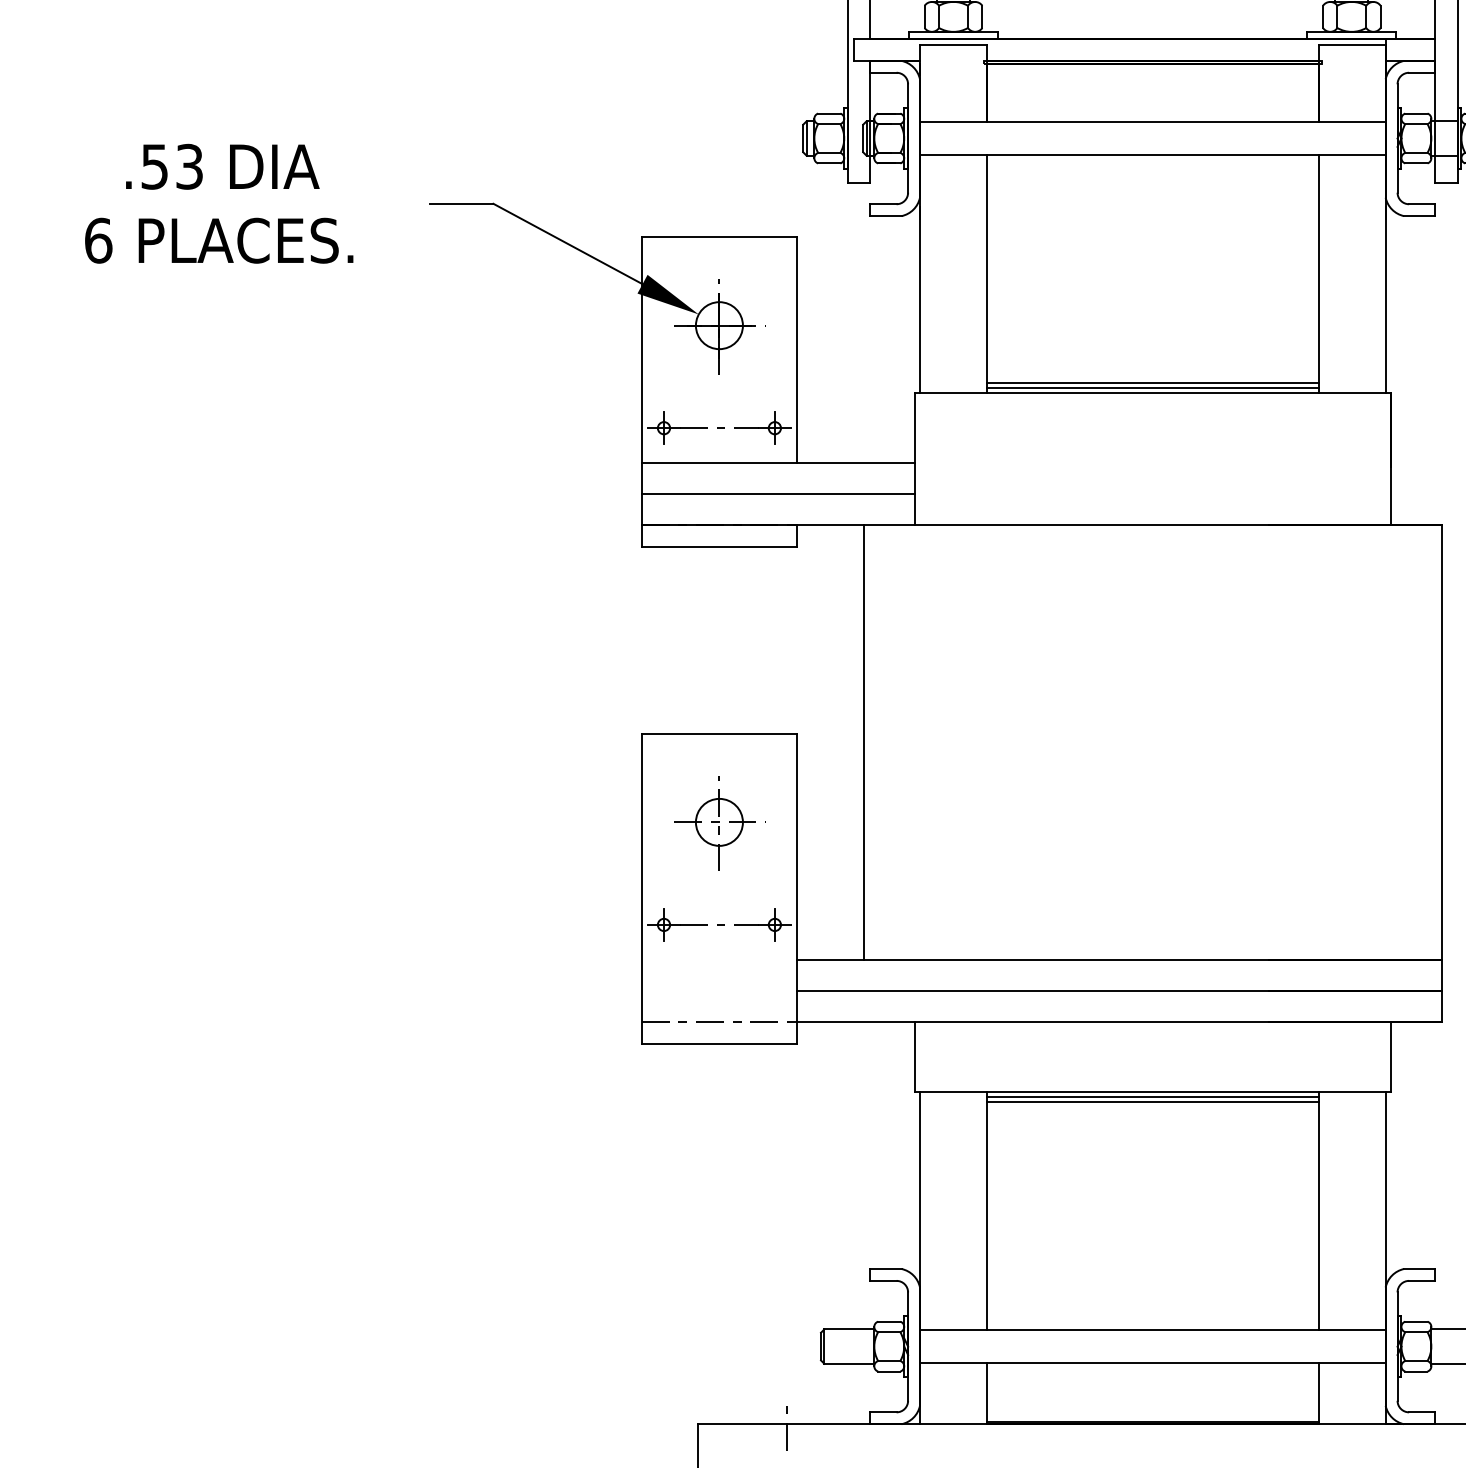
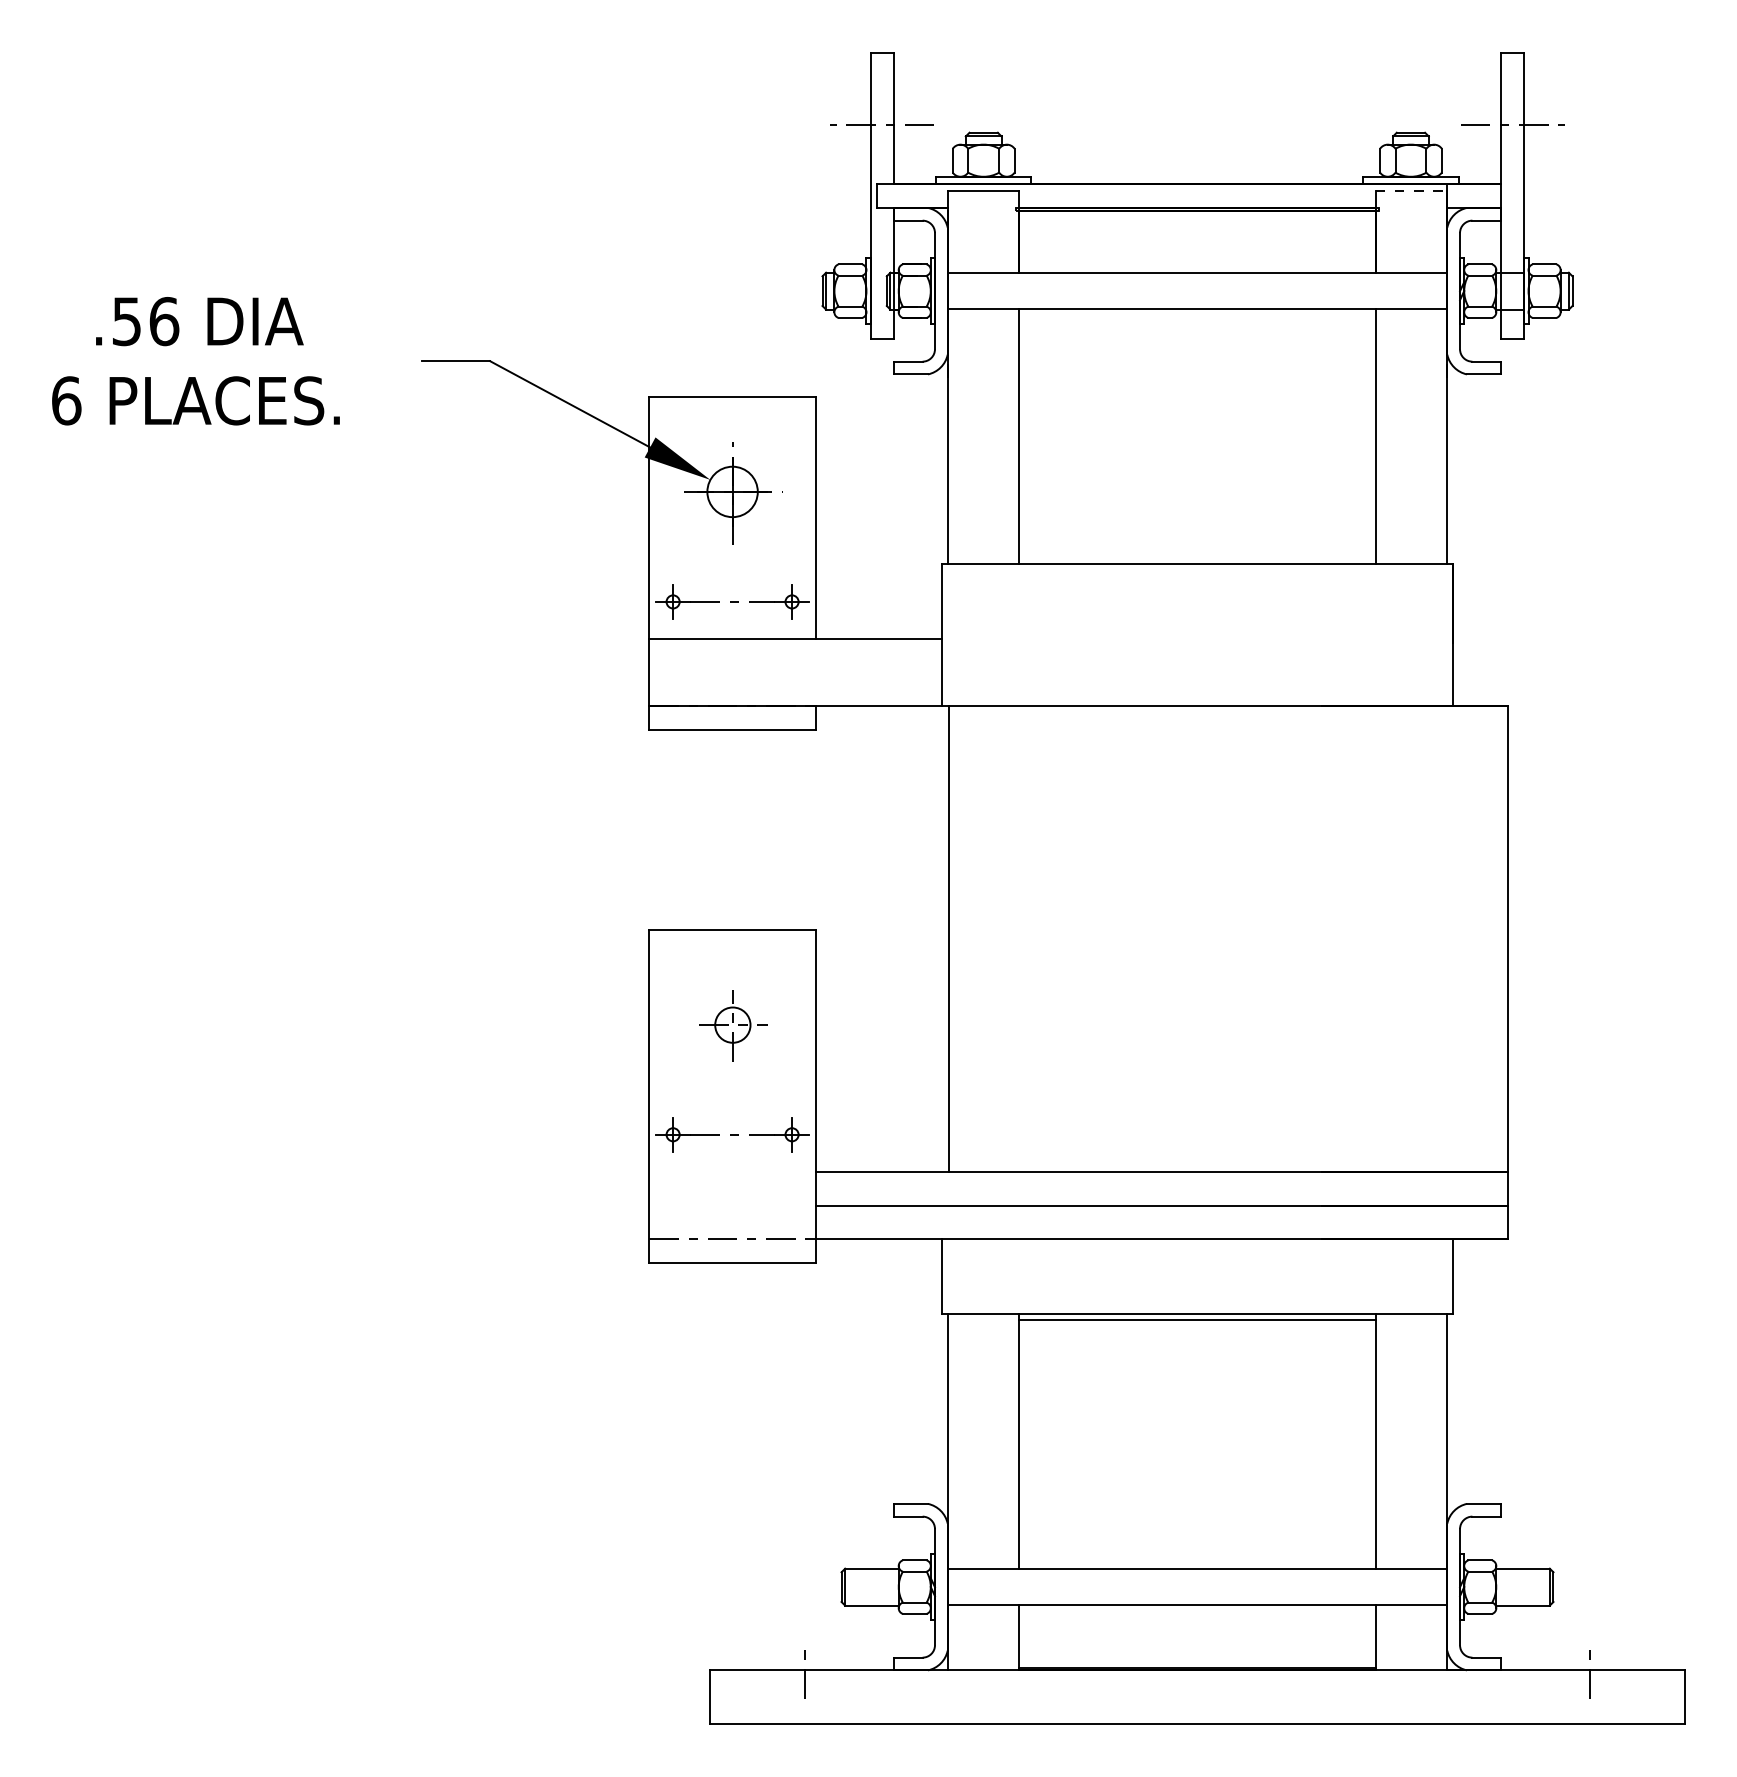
line: (1352, 45) -> (1411, 191), solid -> dashed
text: (189, 166) -> (164, 321), .53 -> .56
line: (1152, 383) -> (1197, 553), removed
line: (1152, 387) -> (1197, 558), removed
line: (778, 493) -> (795, 672), removed
line: (863, 742) -> (949, 939), moved
part: (720, 823) -> (733, 1025), size x0.7
line: (1152, 1102) -> (1197, 1325), removed

